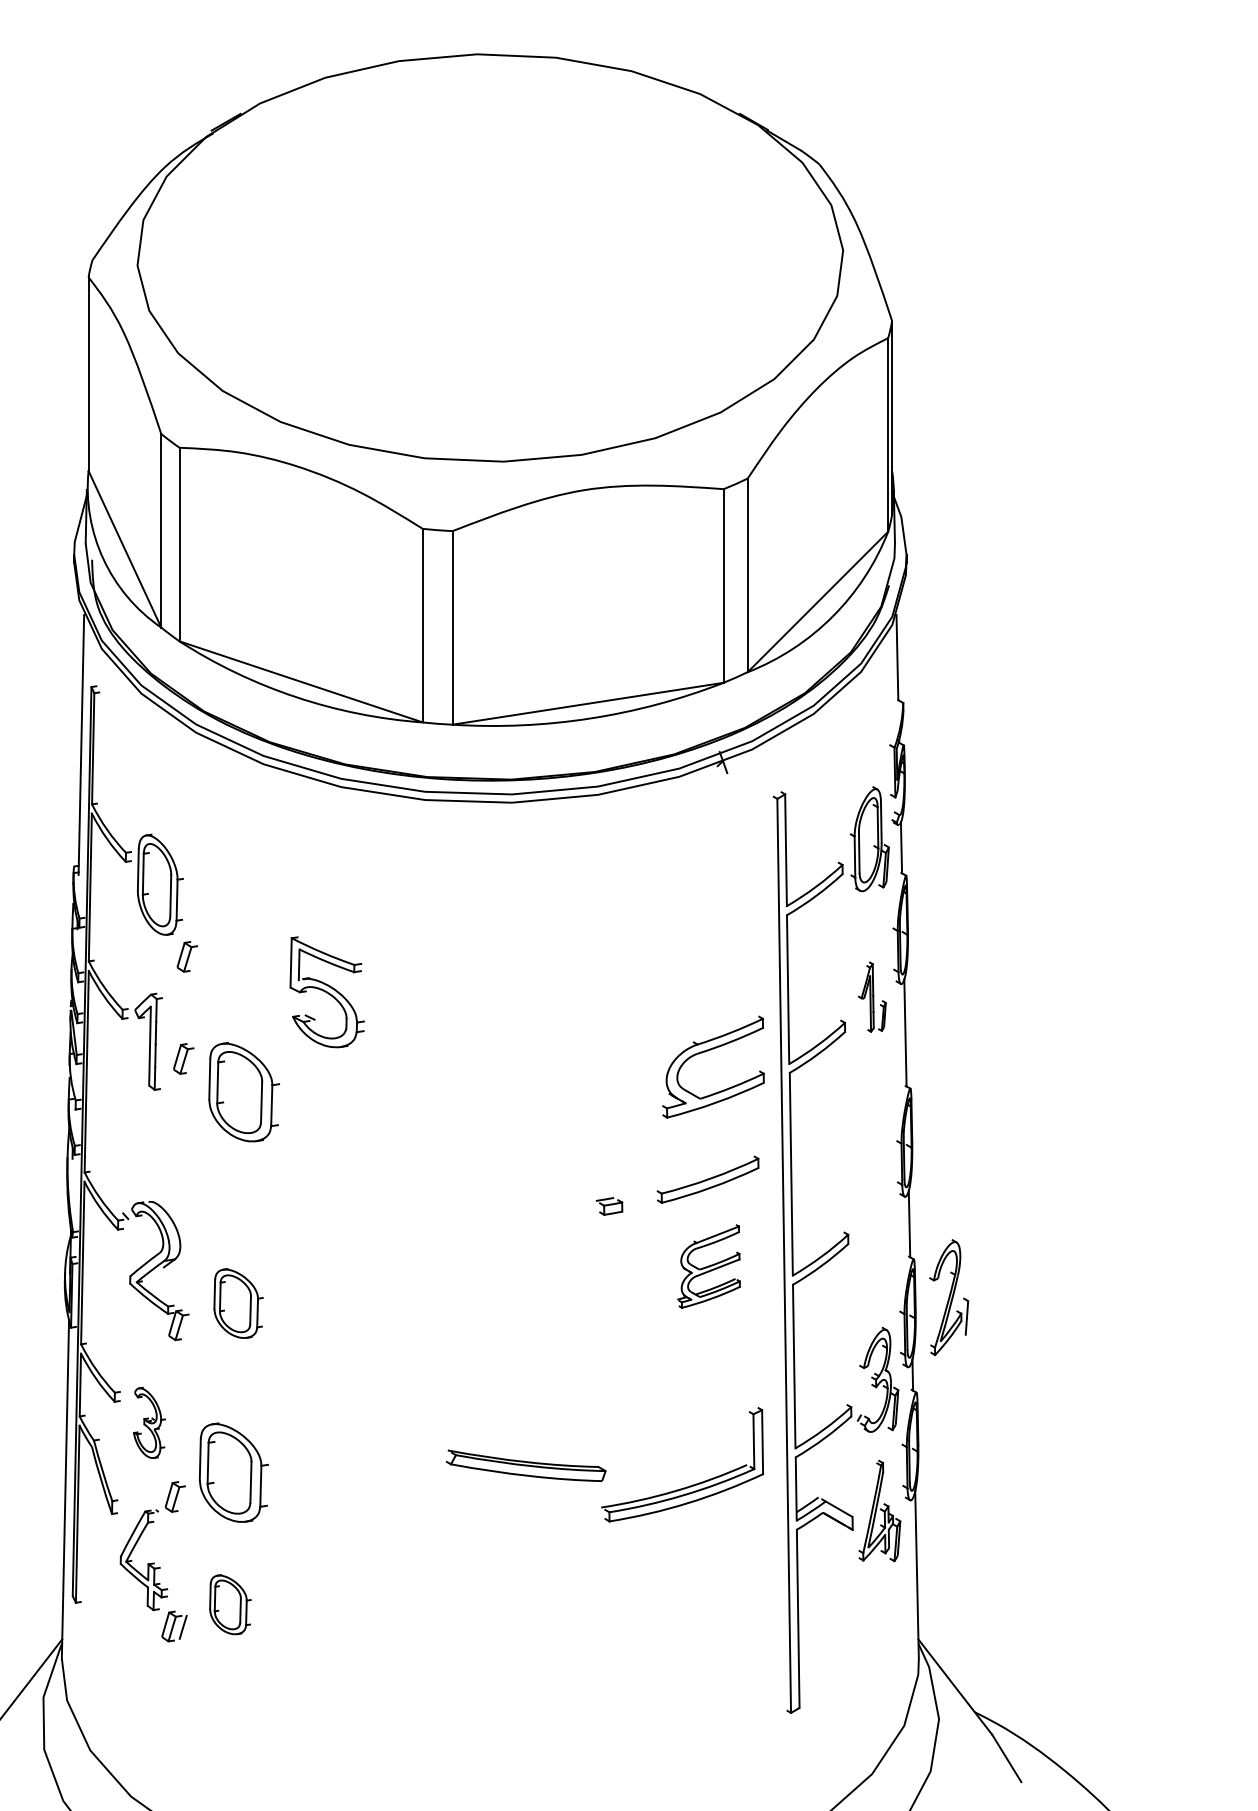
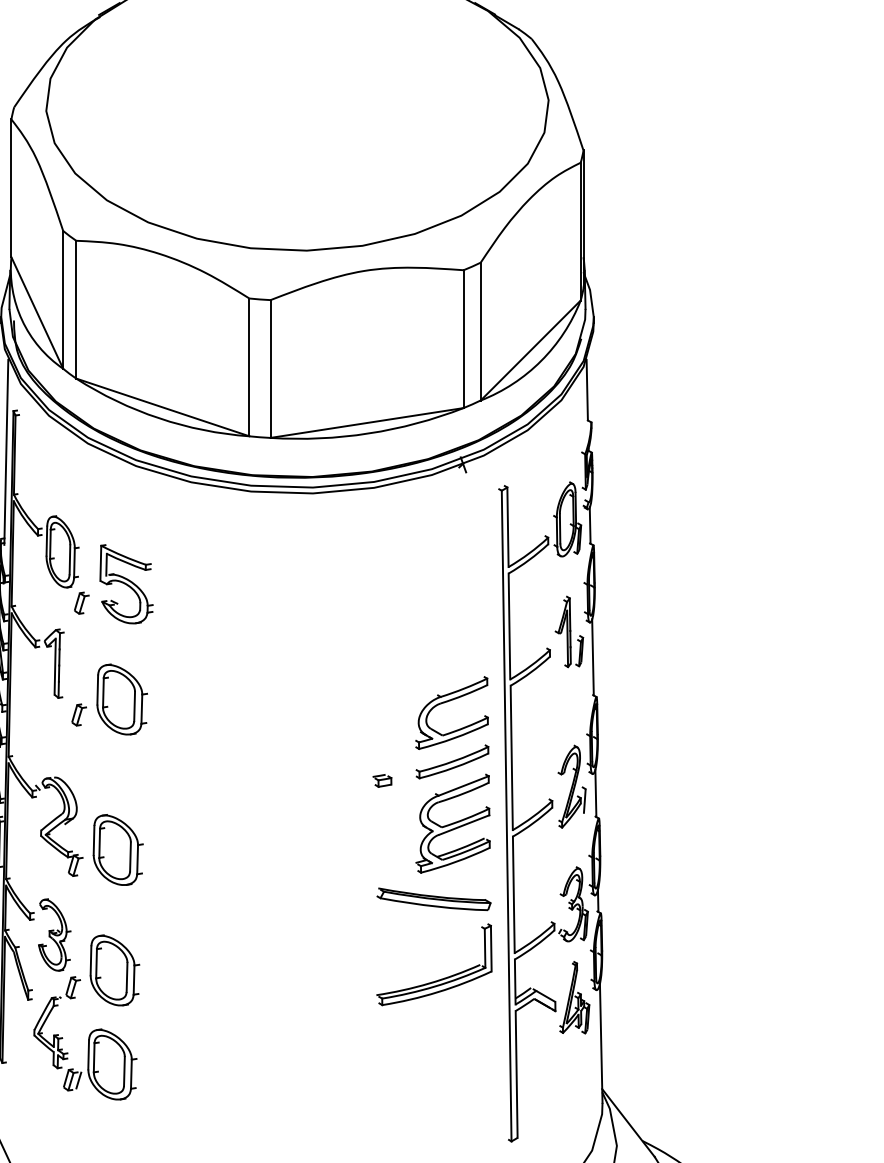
part: (326, 992) -> (126, 584), moved
part: (872, 996) -> (569, 631), size x1.43
part: (708, 1051) -> (448, 701), moved
part: (183, 1058) -> (79, 714), moved
part: (708, 1266) -> (452, 823), size x1.67
part: (949, 1297) -> (572, 786), moved
part: (238, 1303) -> (118, 849), size x1.43
part: (149, 1422) -> (54, 934), size x1.43
part: (525, 1465) -> (433, 899), moved
part: (230, 1604) -> (112, 1064), size x1.67

